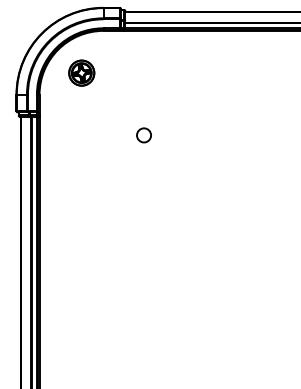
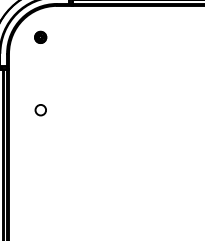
part: (81, 72) -> (40, 37), size x0.6
circle: (143, 135) -> (40, 110), moved

